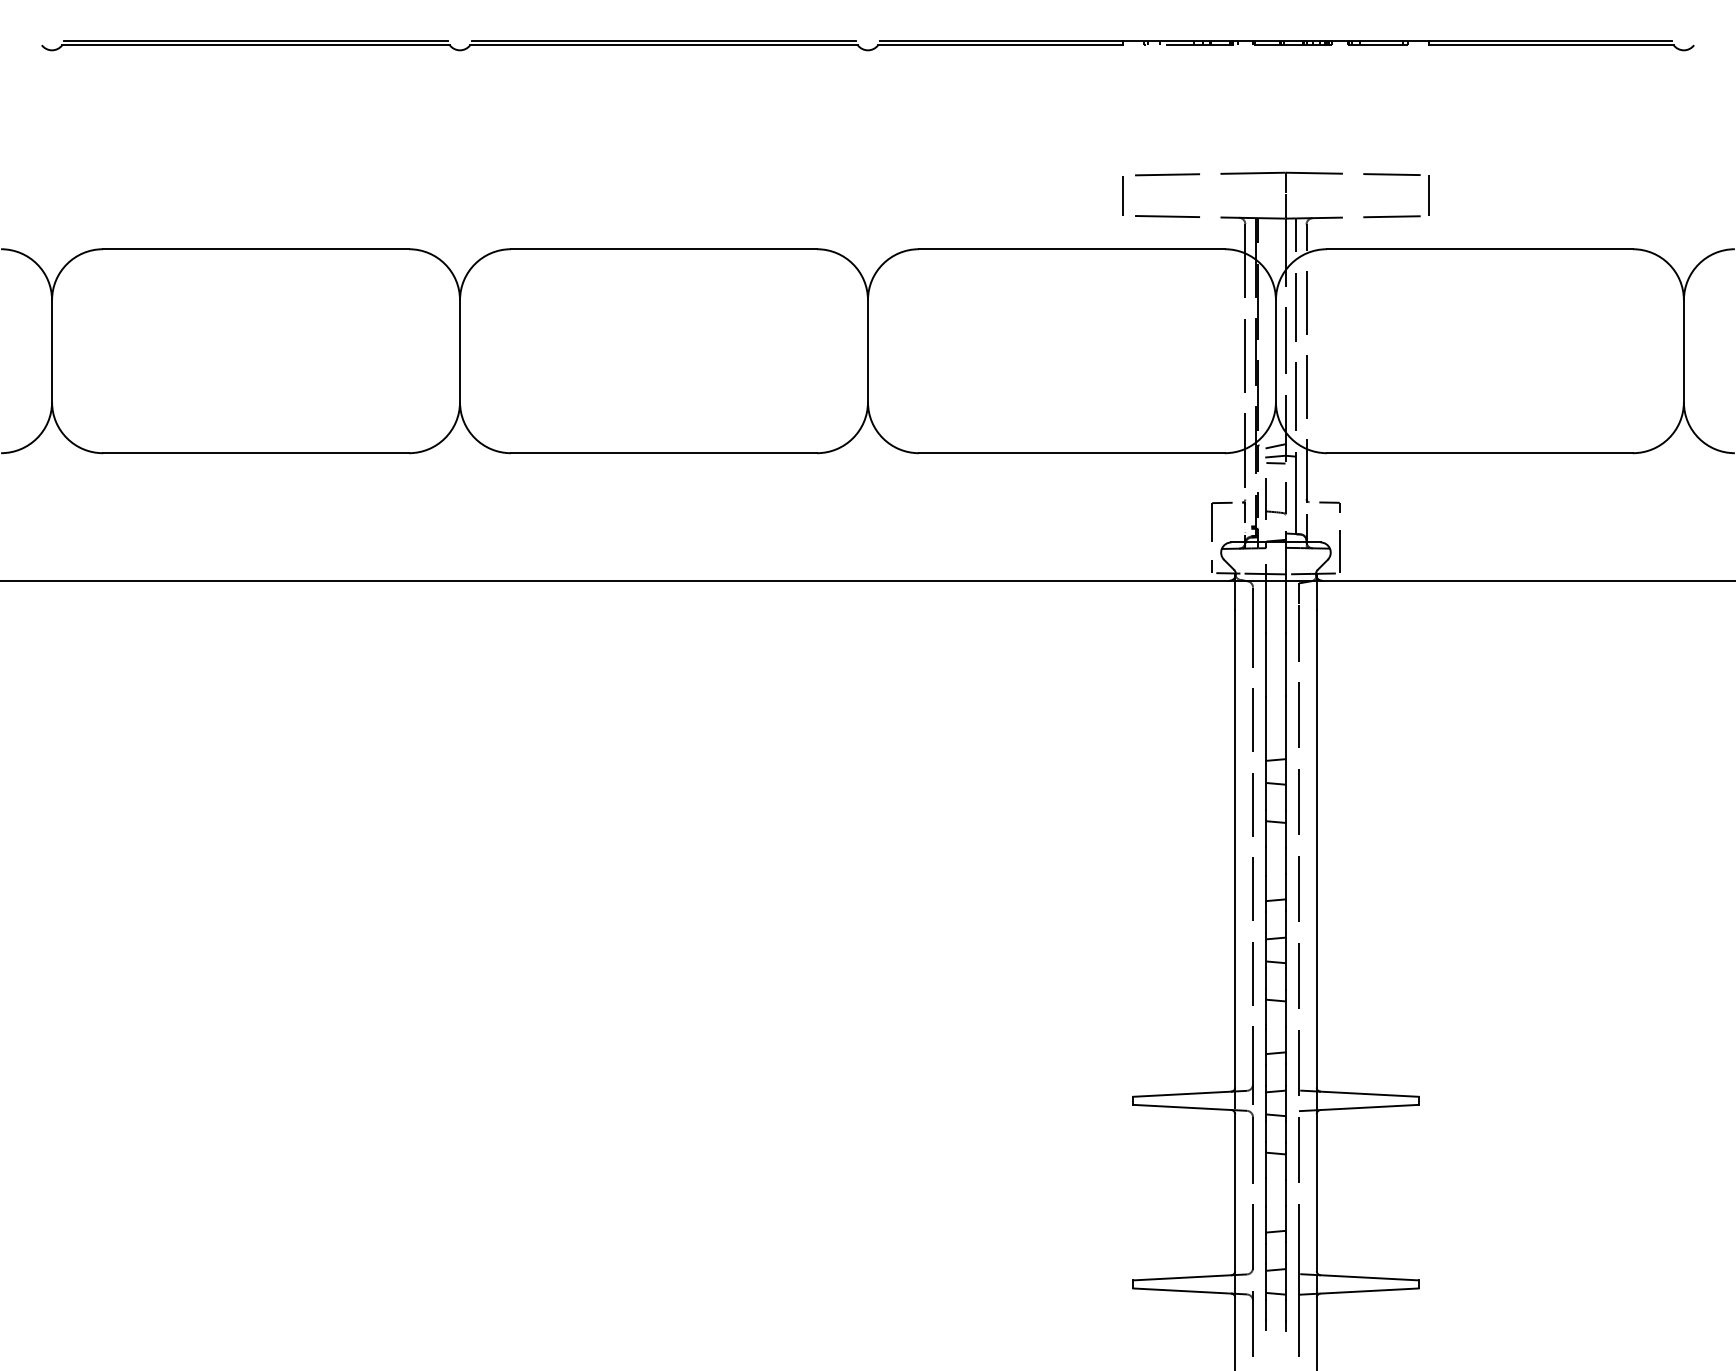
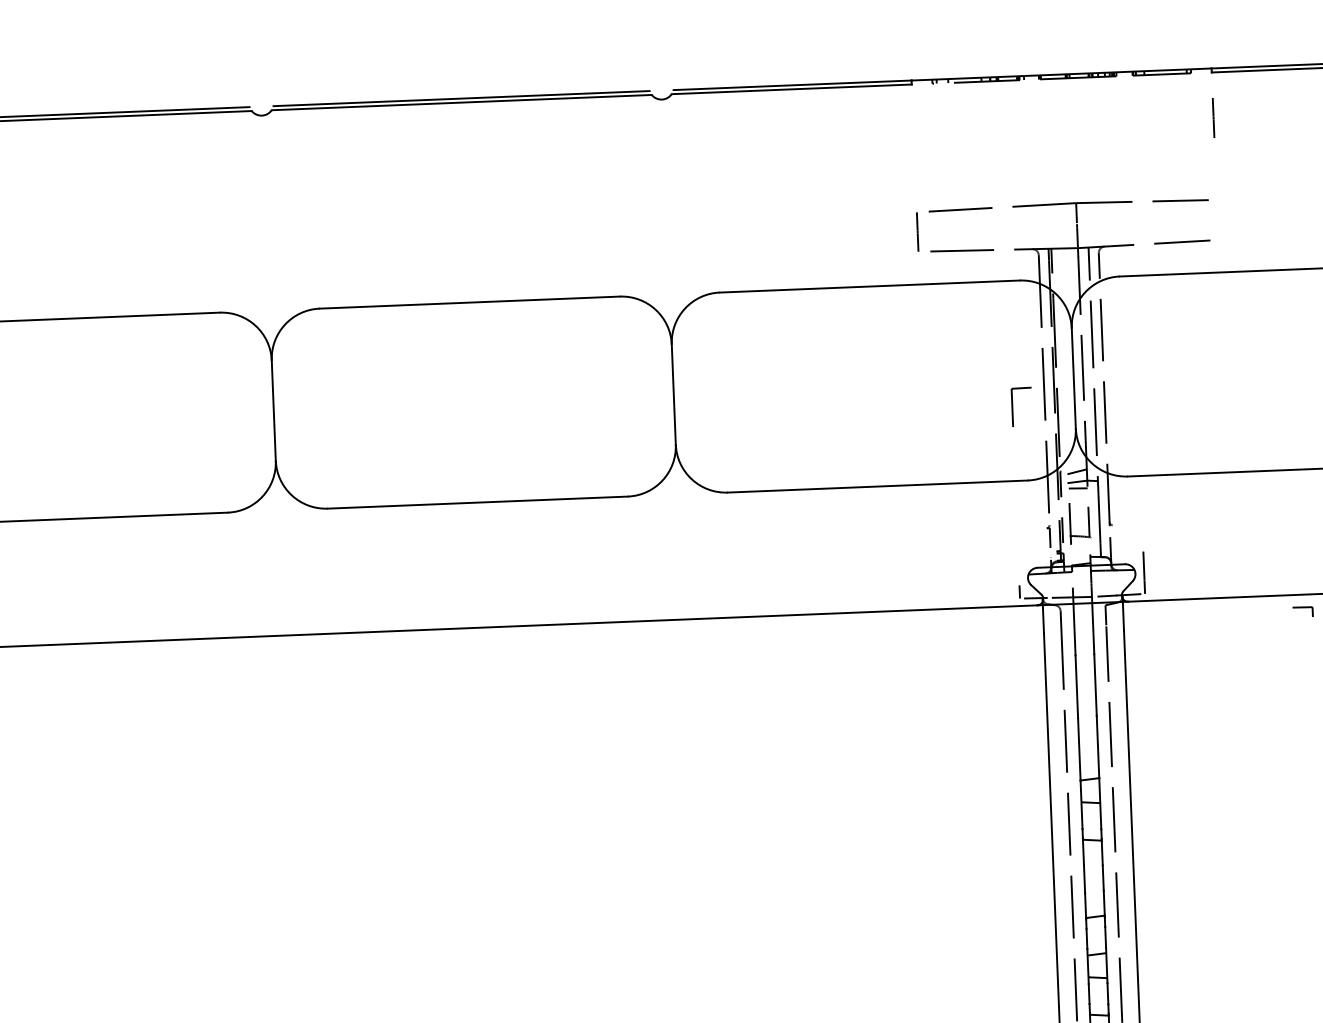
line: (1428, 195) -> (1213, 117), moved
part: (1329, 506) -> (1302, 611), moved
part: (1212, 521) -> (1012, 406), moved

